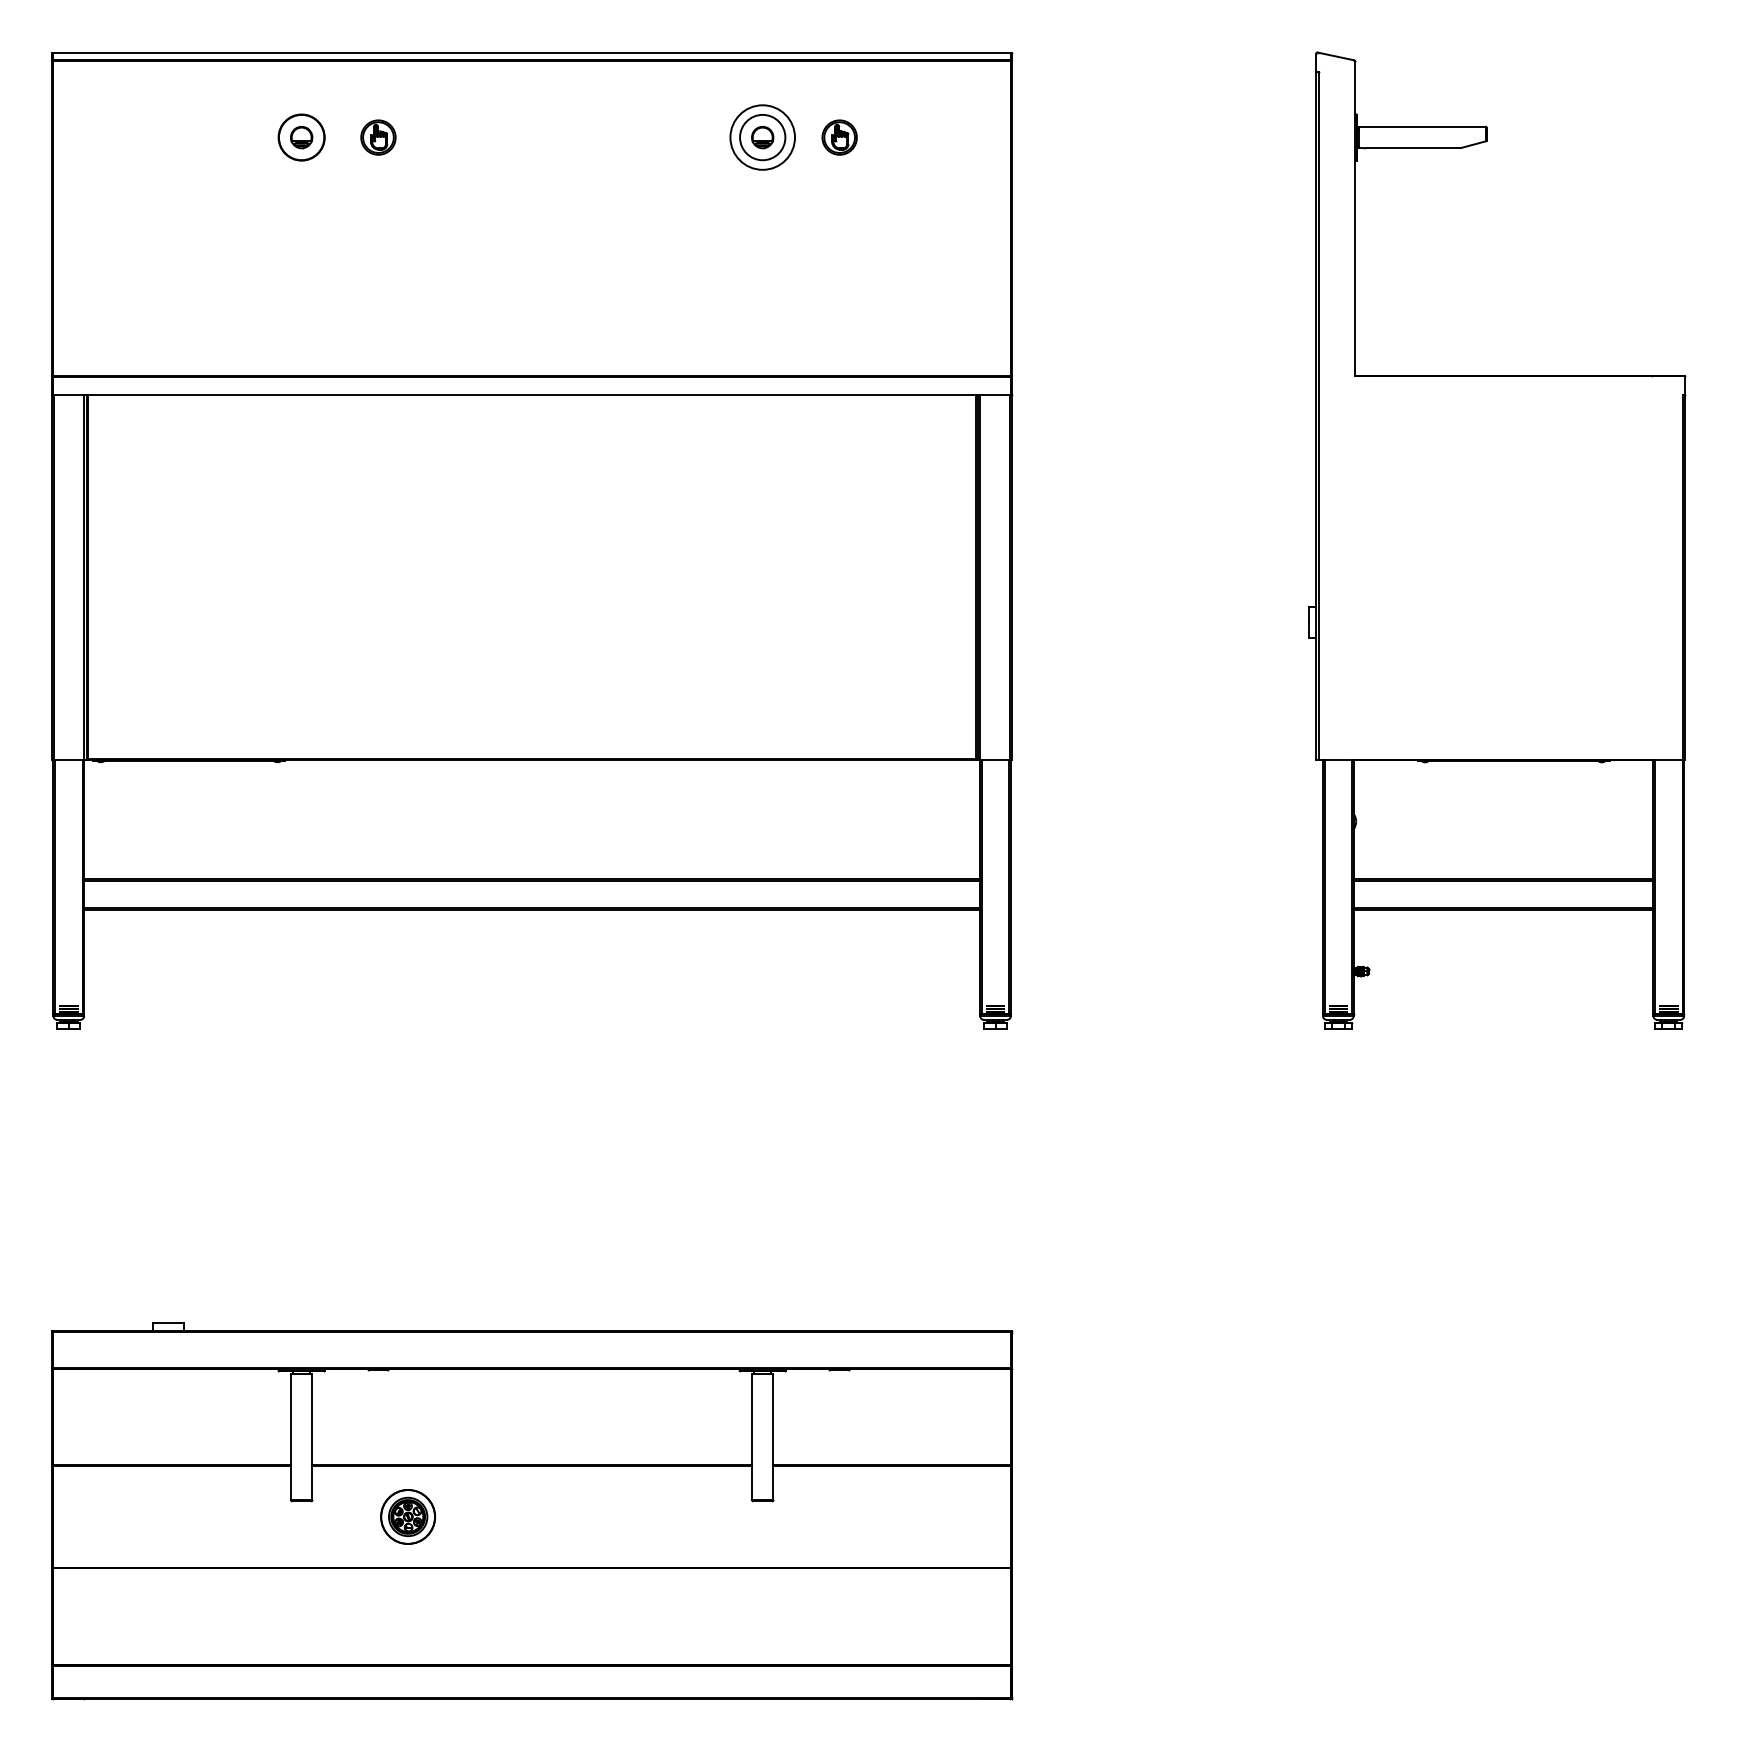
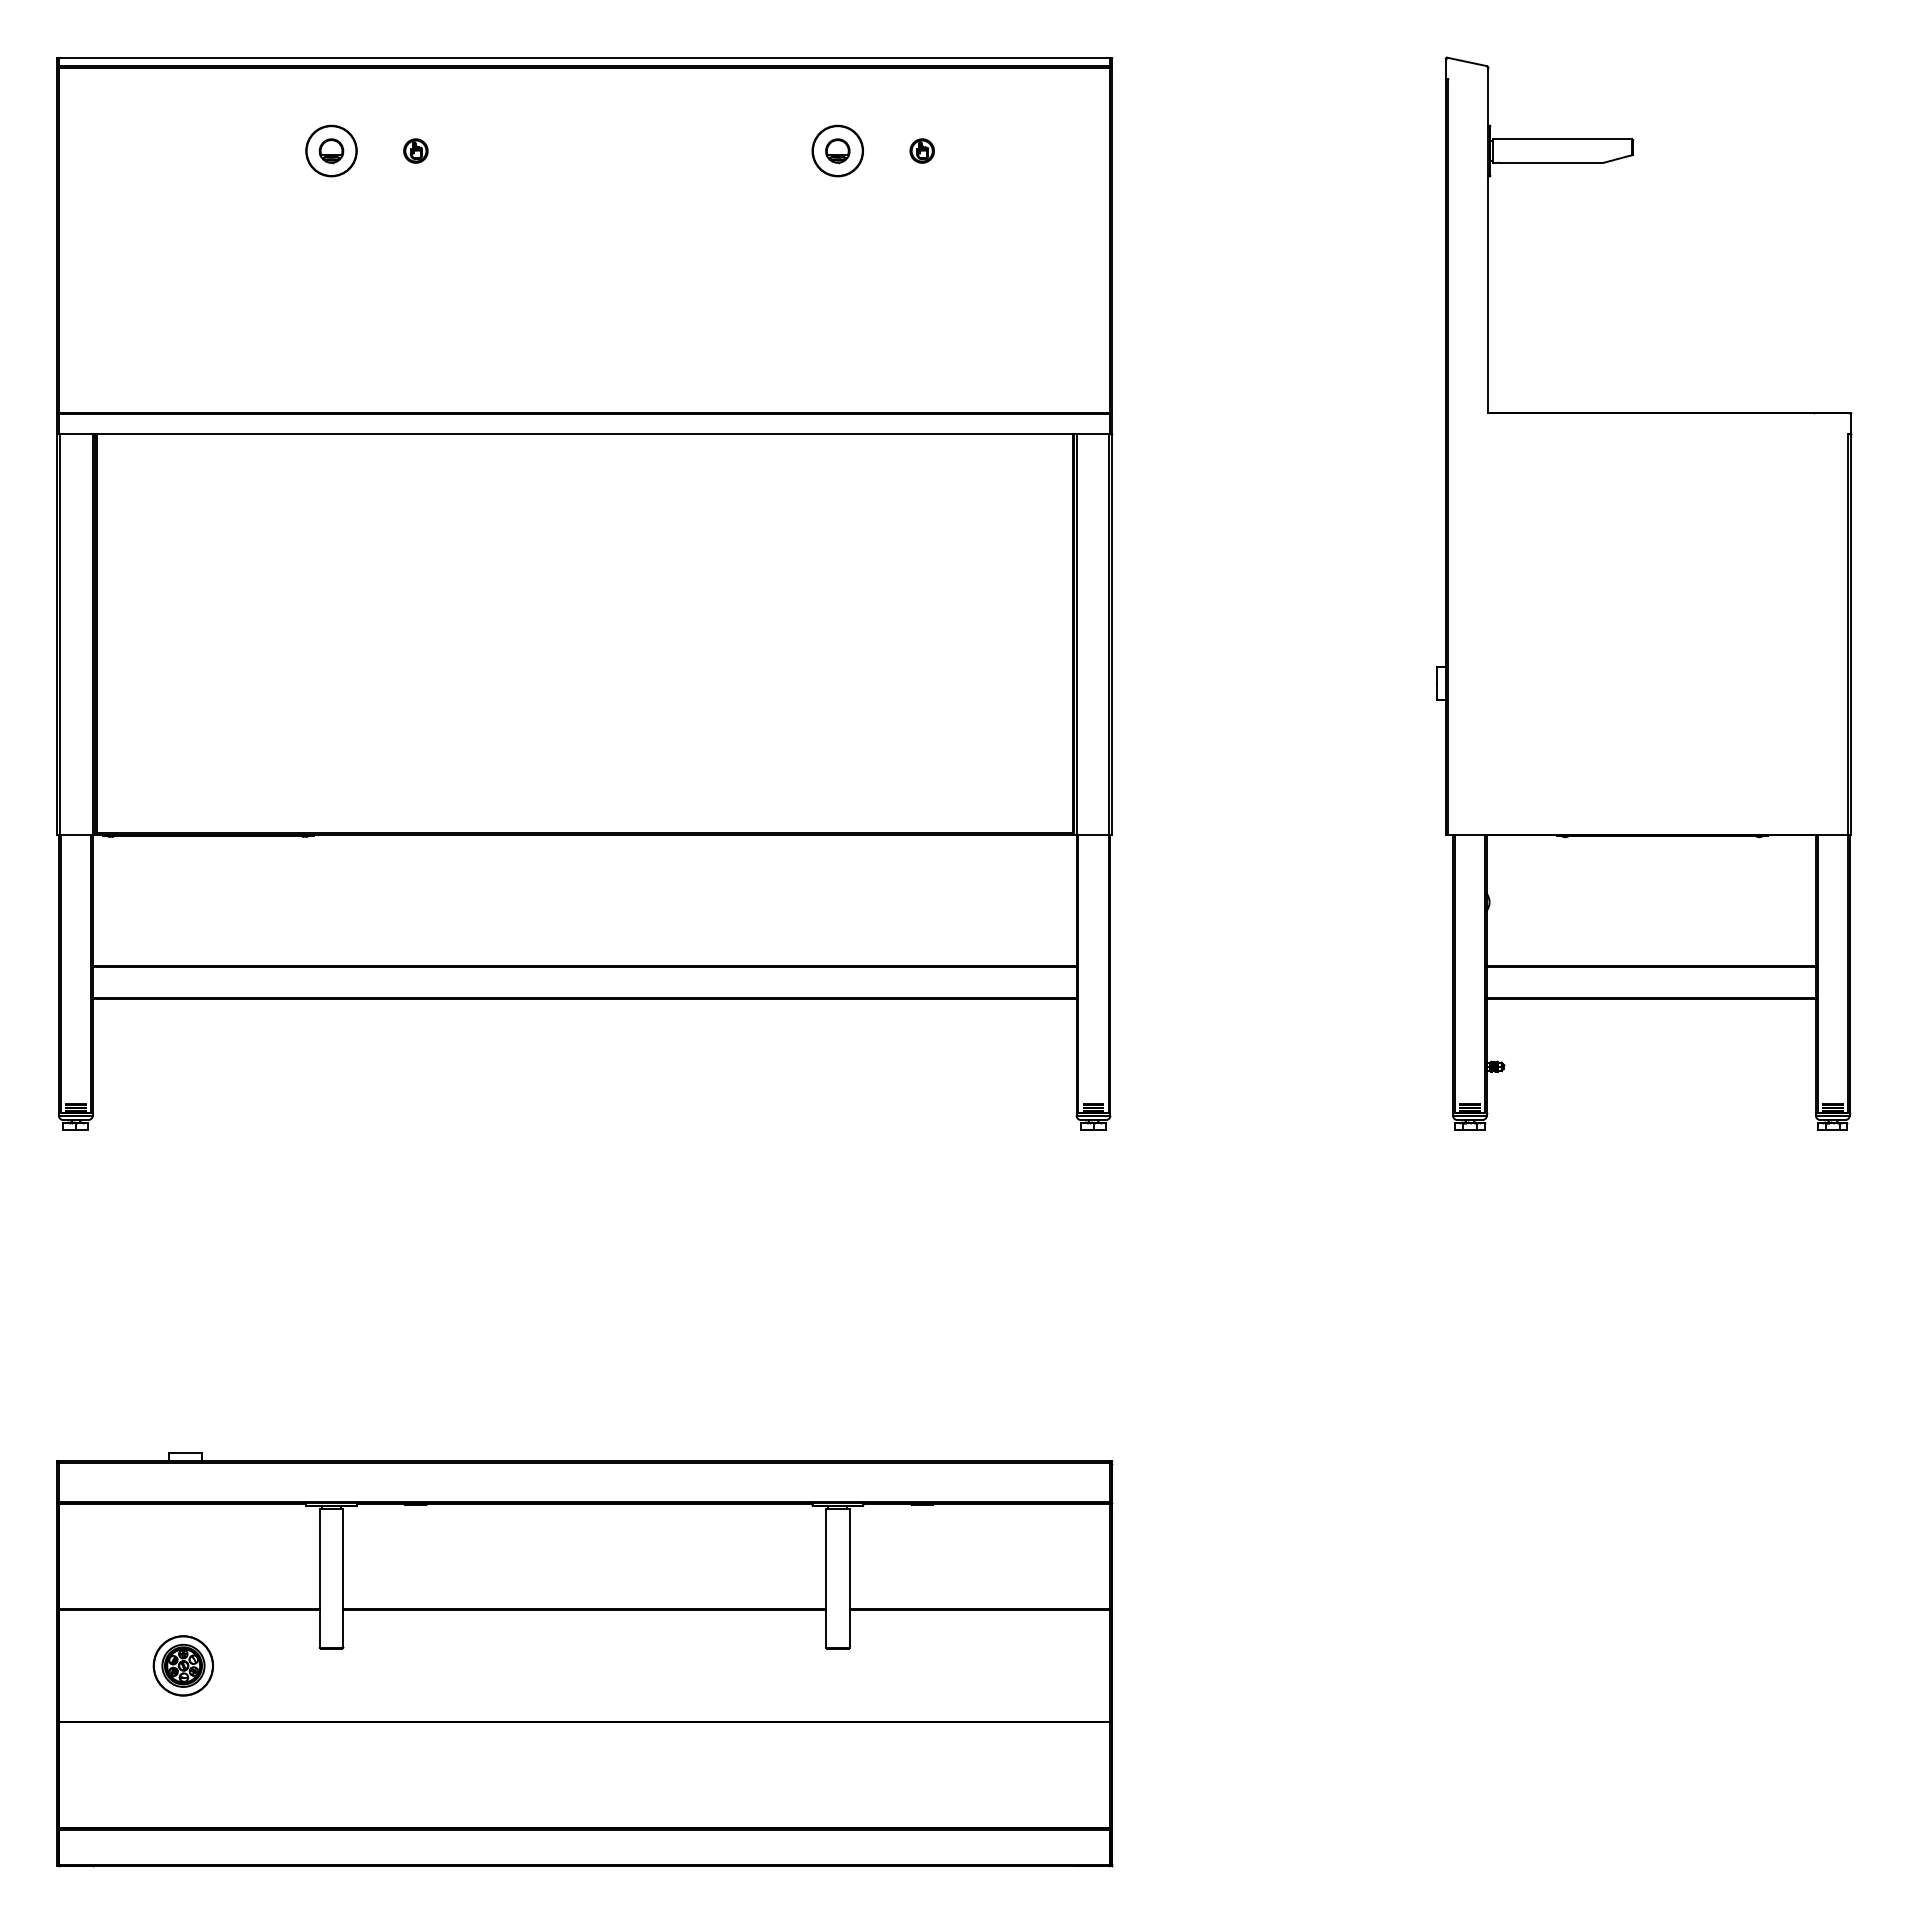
part: (378, 137) -> (415, 150), size x0.62
circle: (762, 137) -> (837, 150), size x0.71
part: (838, 137) -> (921, 150), size x0.62
part: (407, 1516) -> (182, 1665), moved

